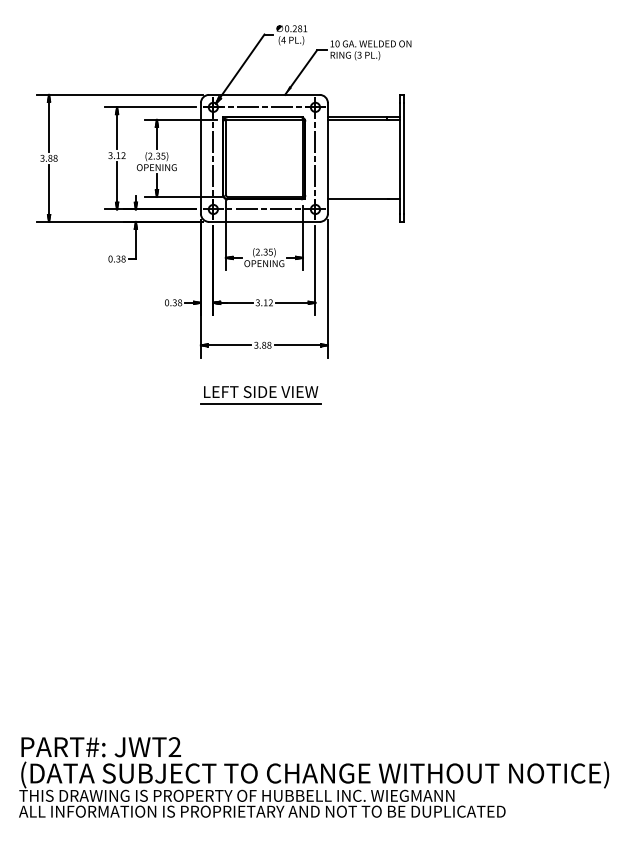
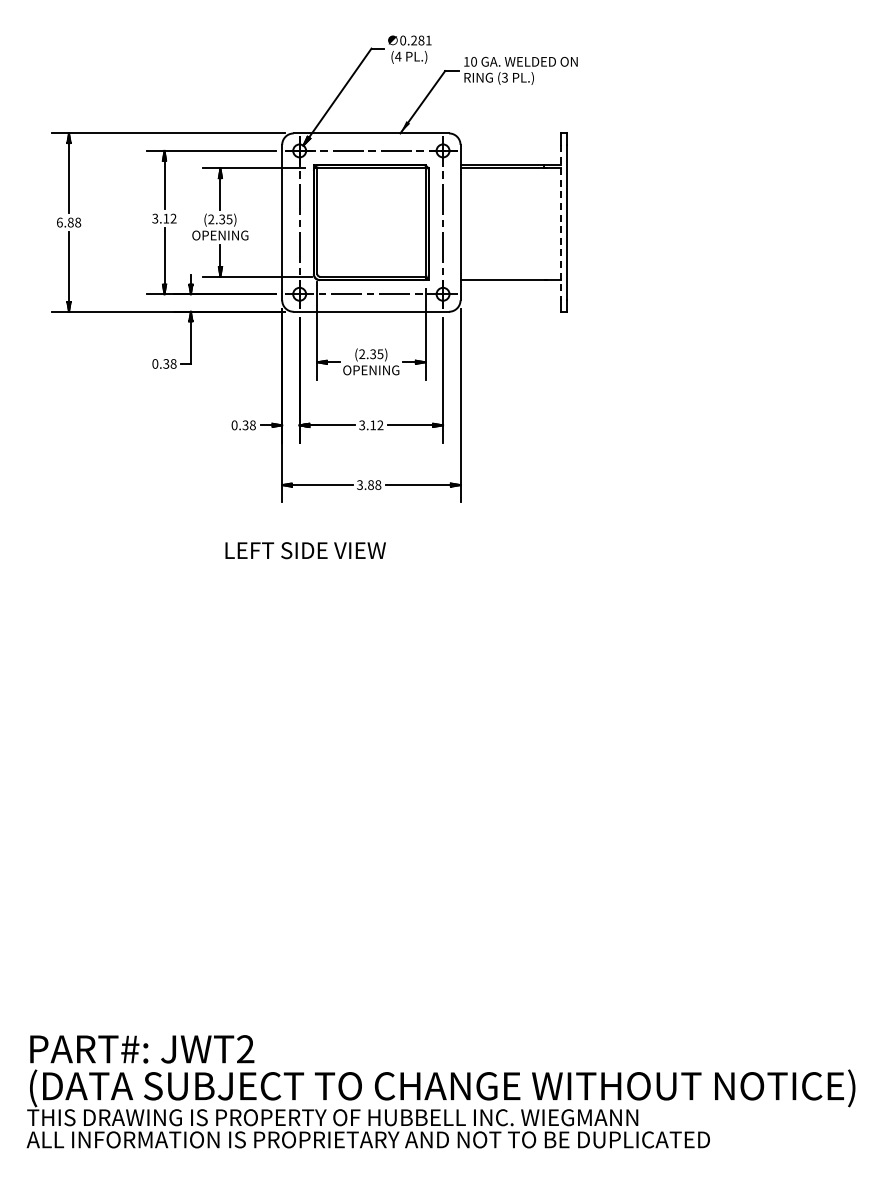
text: (42, 158) -> (59, 222), 3.88 -> 6.88
line: (399, 158) -> (561, 222), solid -> dashed
text: (260, 391) -> (305, 550), moved
line: (260, 404) -> (366, 567), removed

